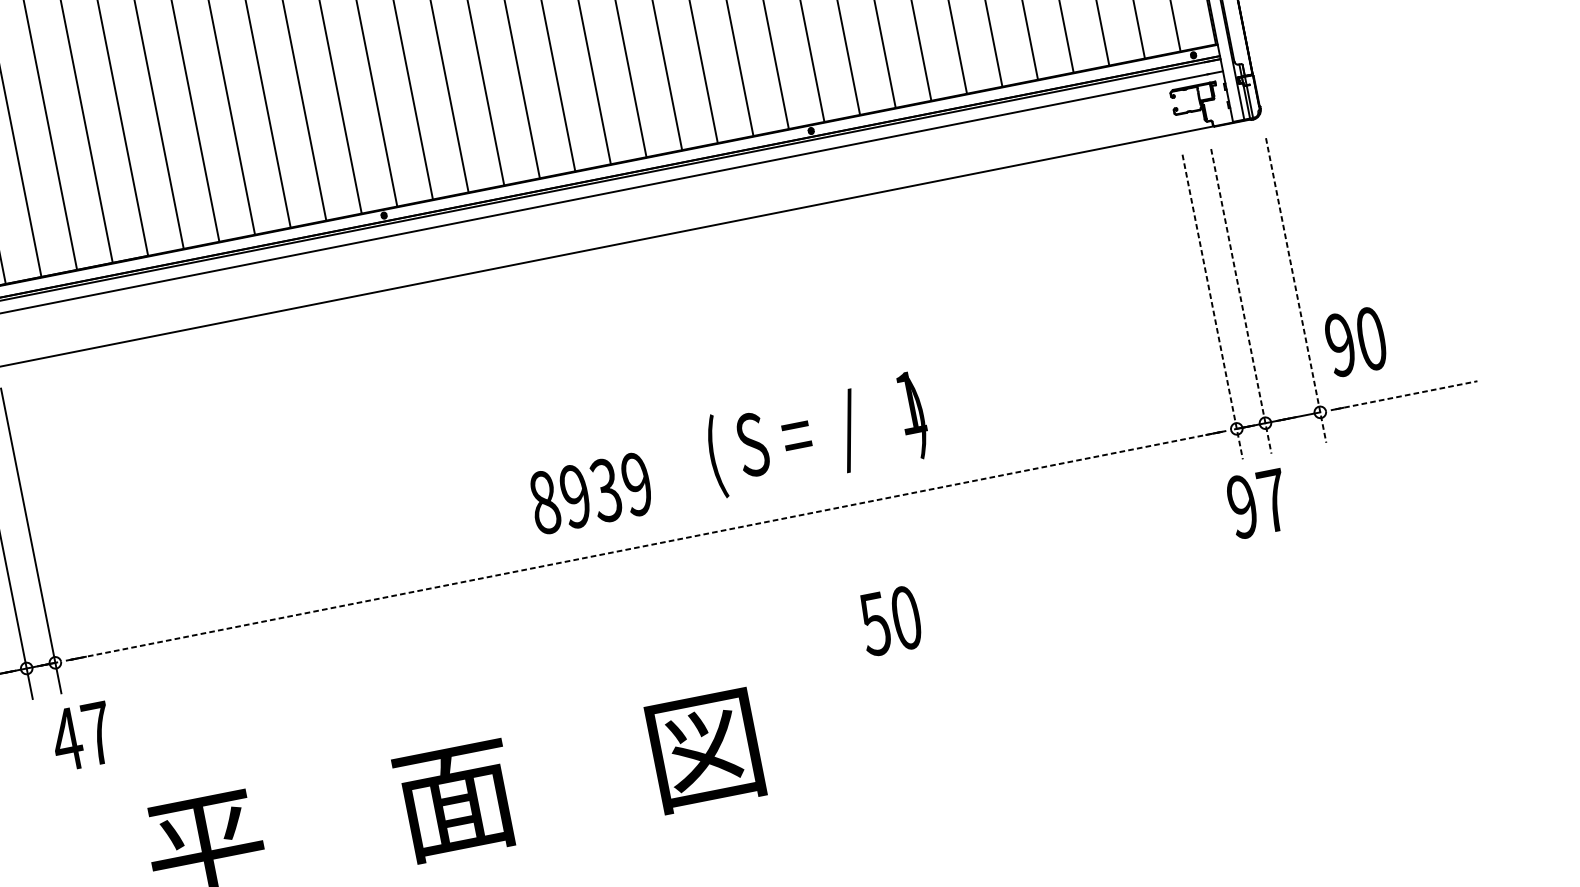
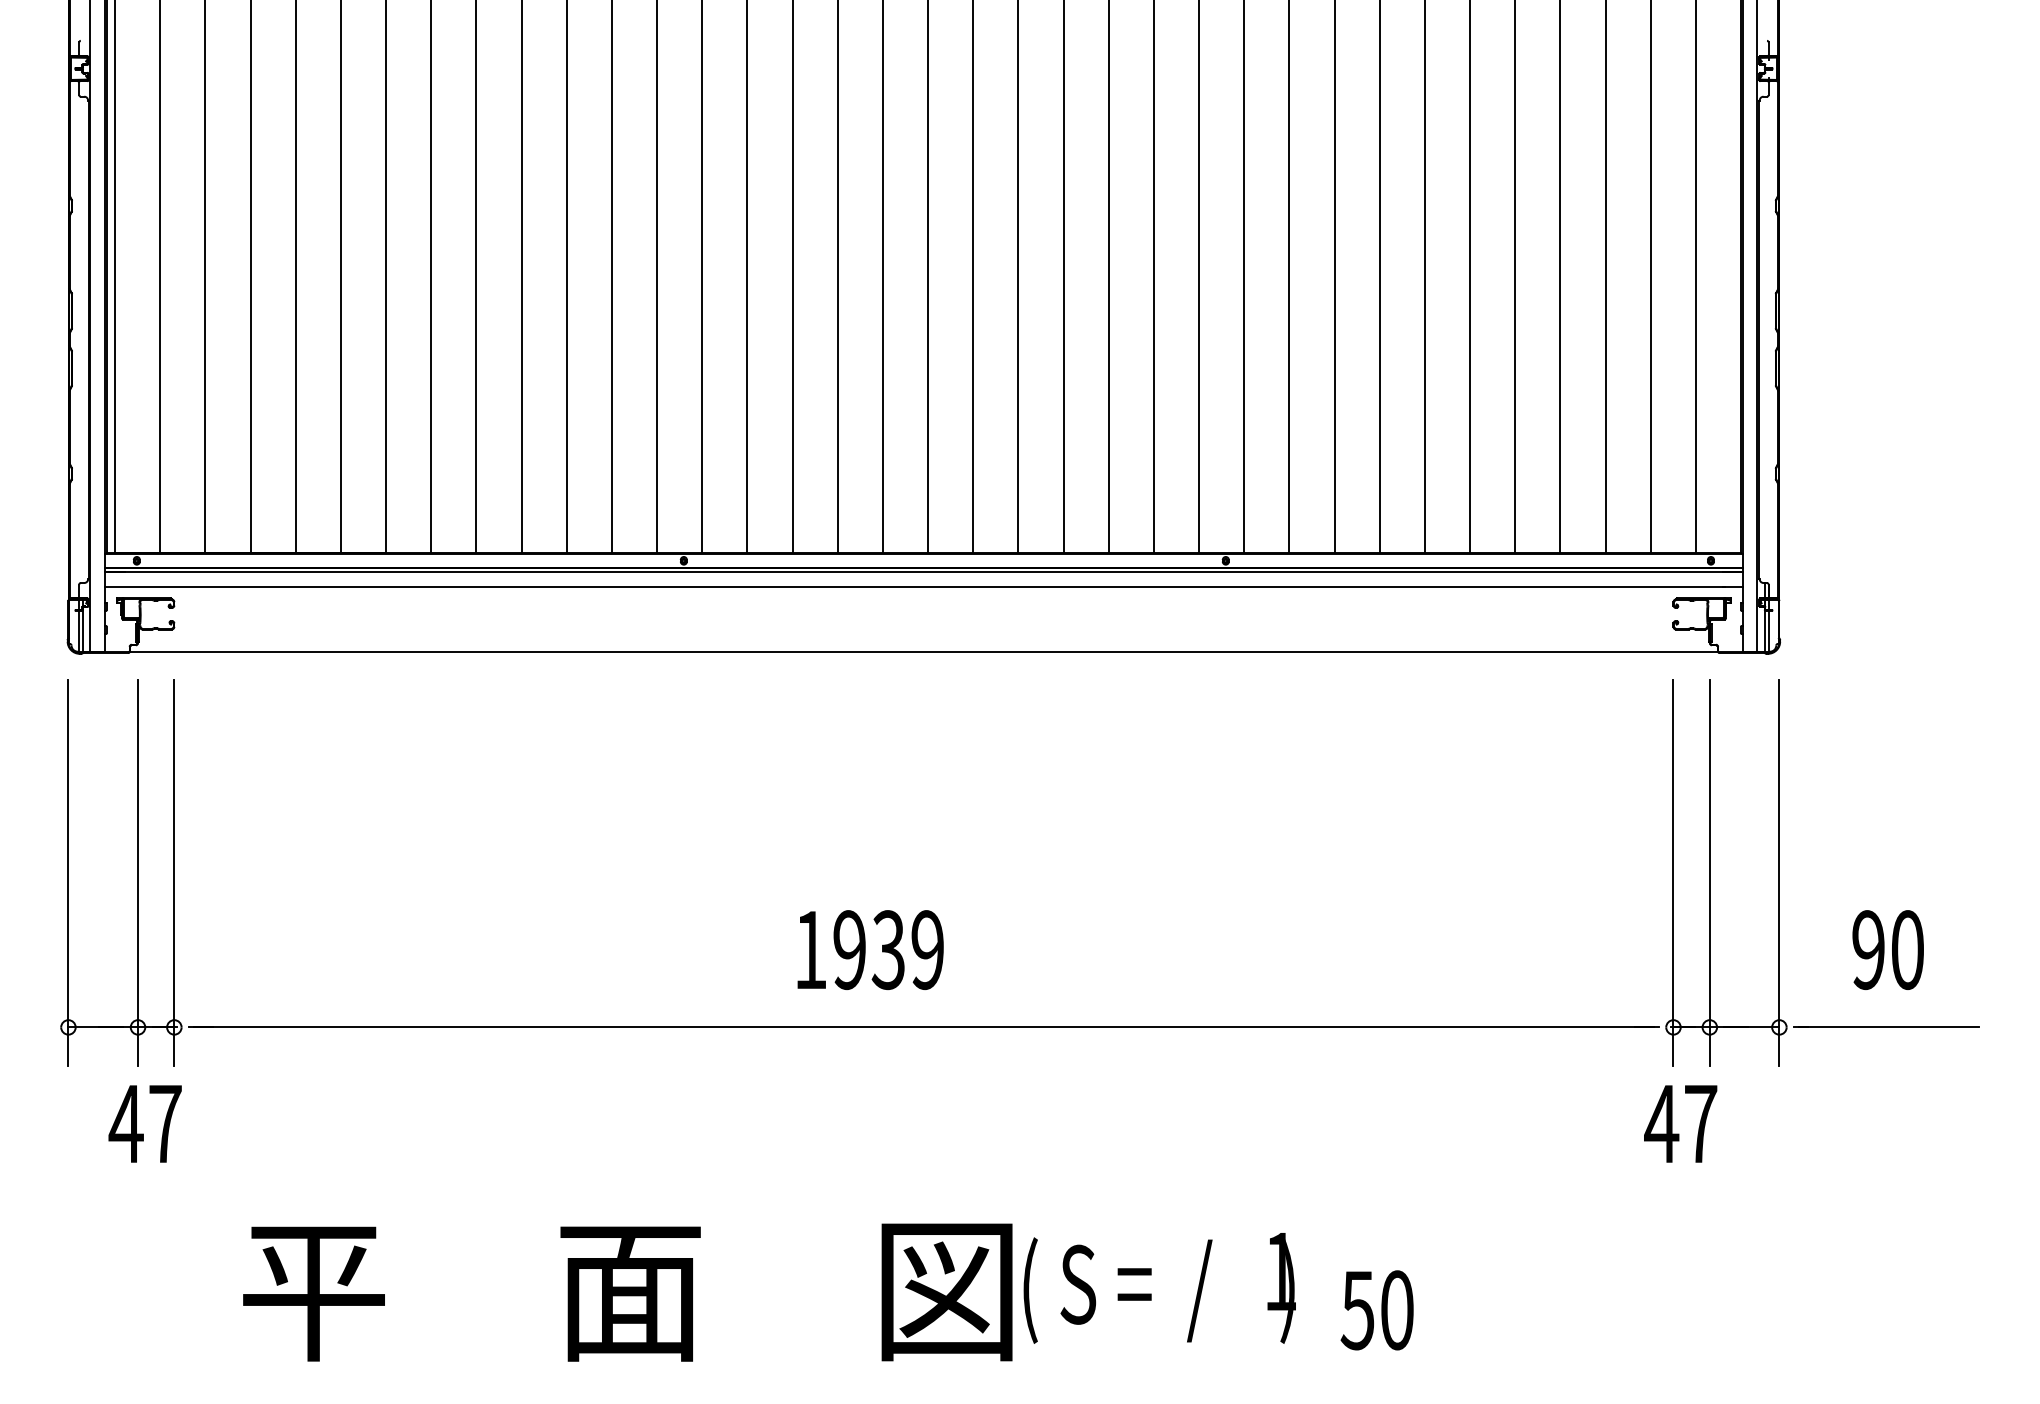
line: (1296, 291) -> (1779, 873), dashed -> solid
line: (1241, 301) -> (1709, 873), dashed -> solid
line: (1212, 307) -> (1673, 873), dashed -> solid
text: (1355, 341) -> (1887, 949), moved
line: (1407, 395) -> (1889, 1027), dashed -> solid
text: (817, 435) -> (1159, 1288), moved
text: (544, 502) -> (810, 950), 8939 -> 1939
text: (1242, 506) -> (1661, 1123), 97 -> 47
line: (646, 545) -> (924, 1027), dashed -> solid
text: (890, 621) -> (1376, 1310), moved
text: (81, 736) -> (144, 1123), moved

